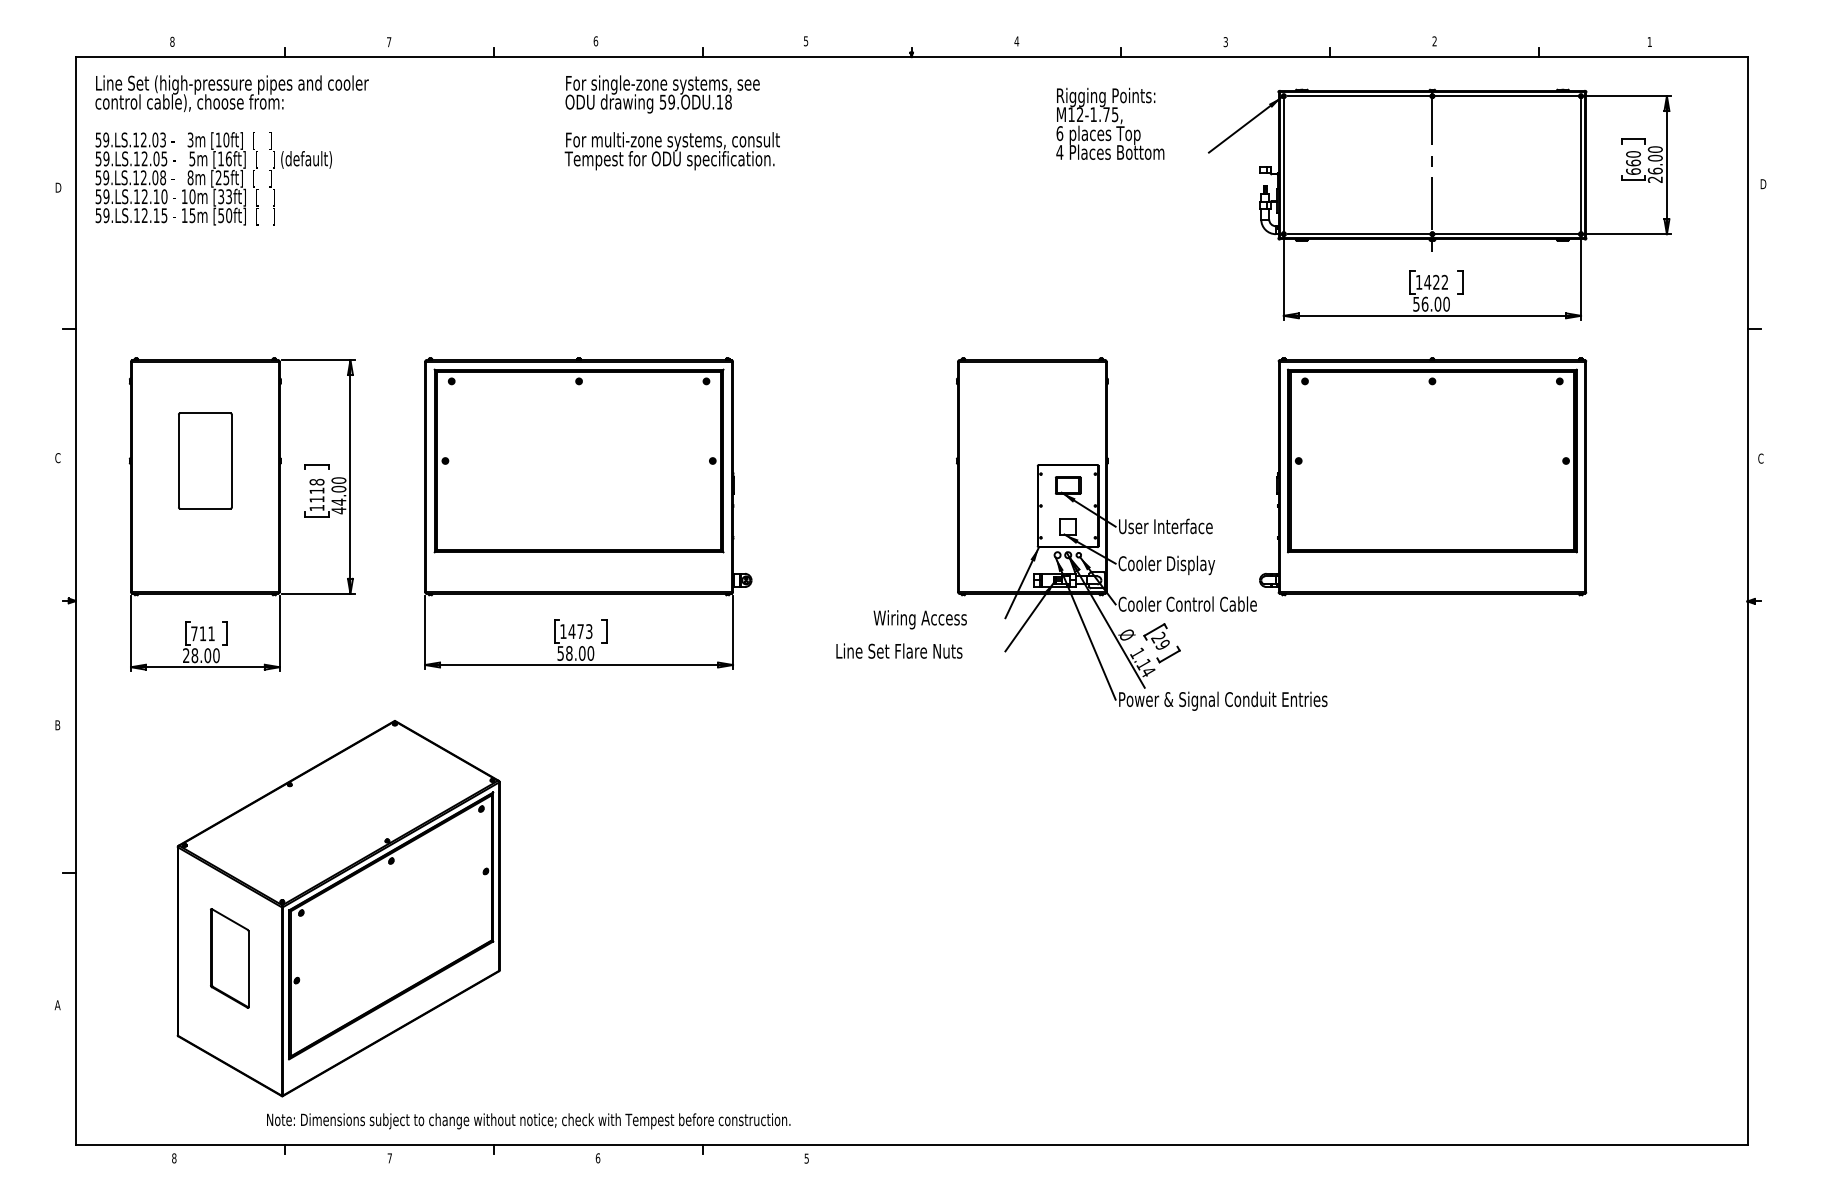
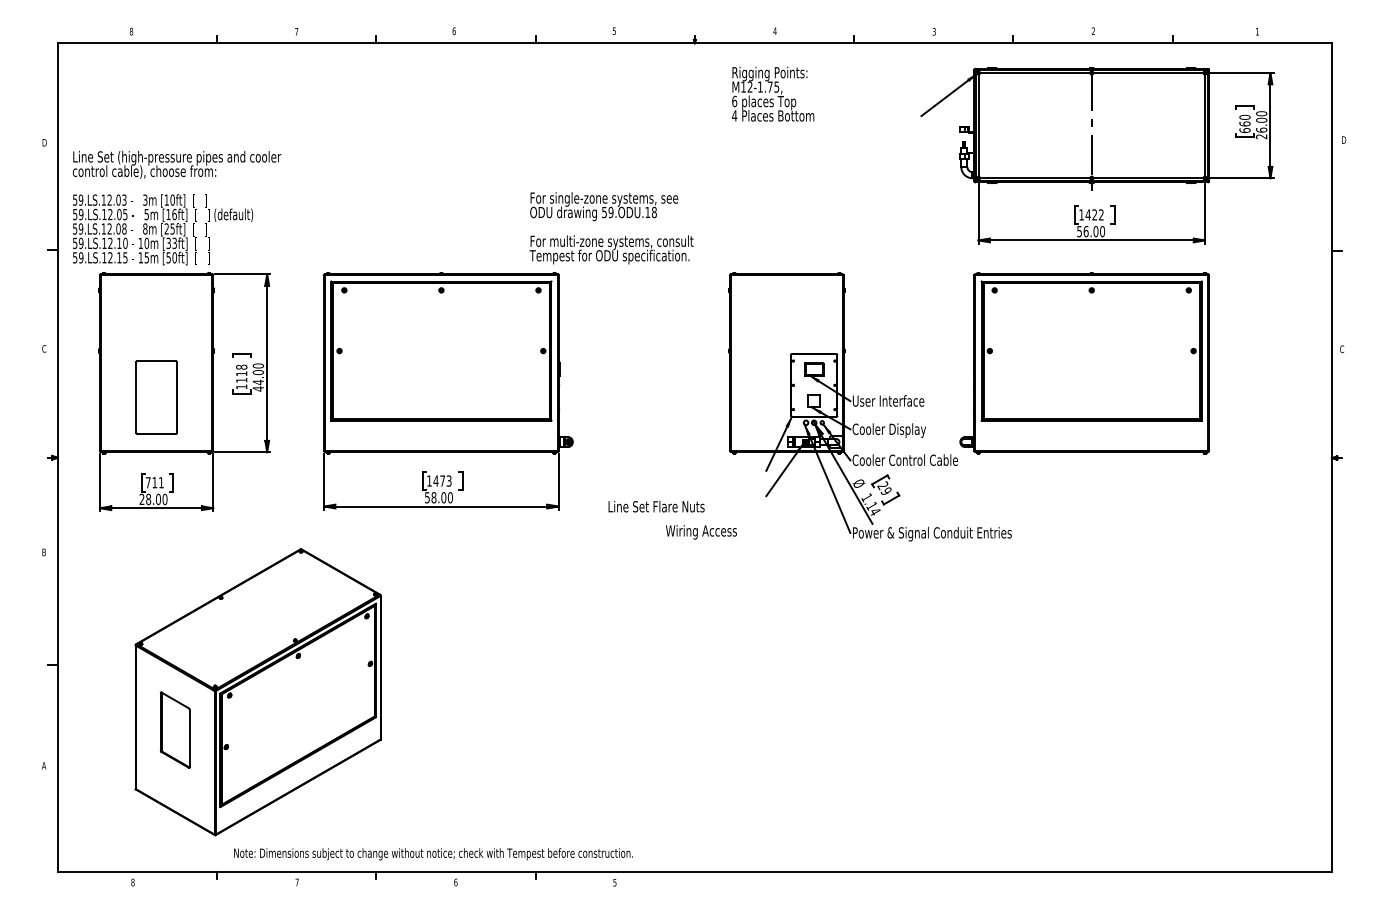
text: (671, 122) -> (610, 227), moved
text: (1110, 123) -> (773, 93), moved
text: (231, 150) -> (176, 208), moved
part: (205, 460) -> (156, 397), moved
text: (919, 619) -> (700, 532), moved
text: (899, 650) -> (656, 506), moved
text: (528, 1121) -> (433, 854), moved

